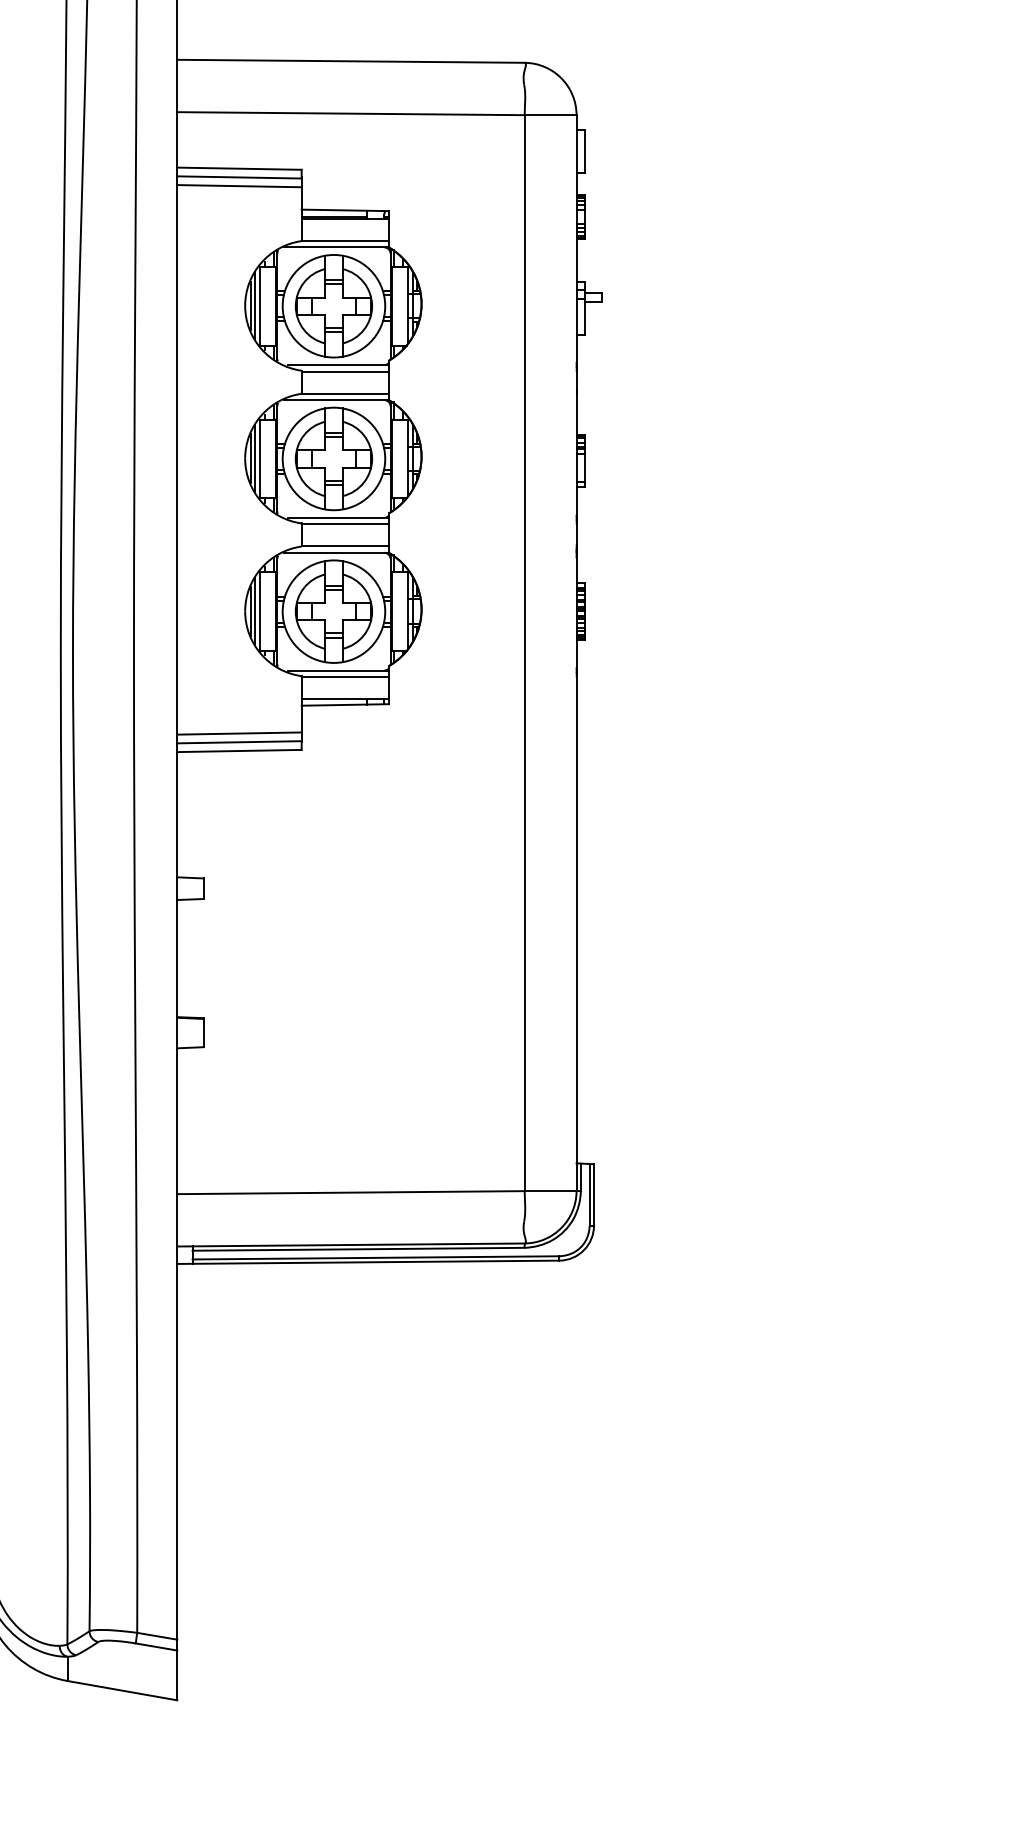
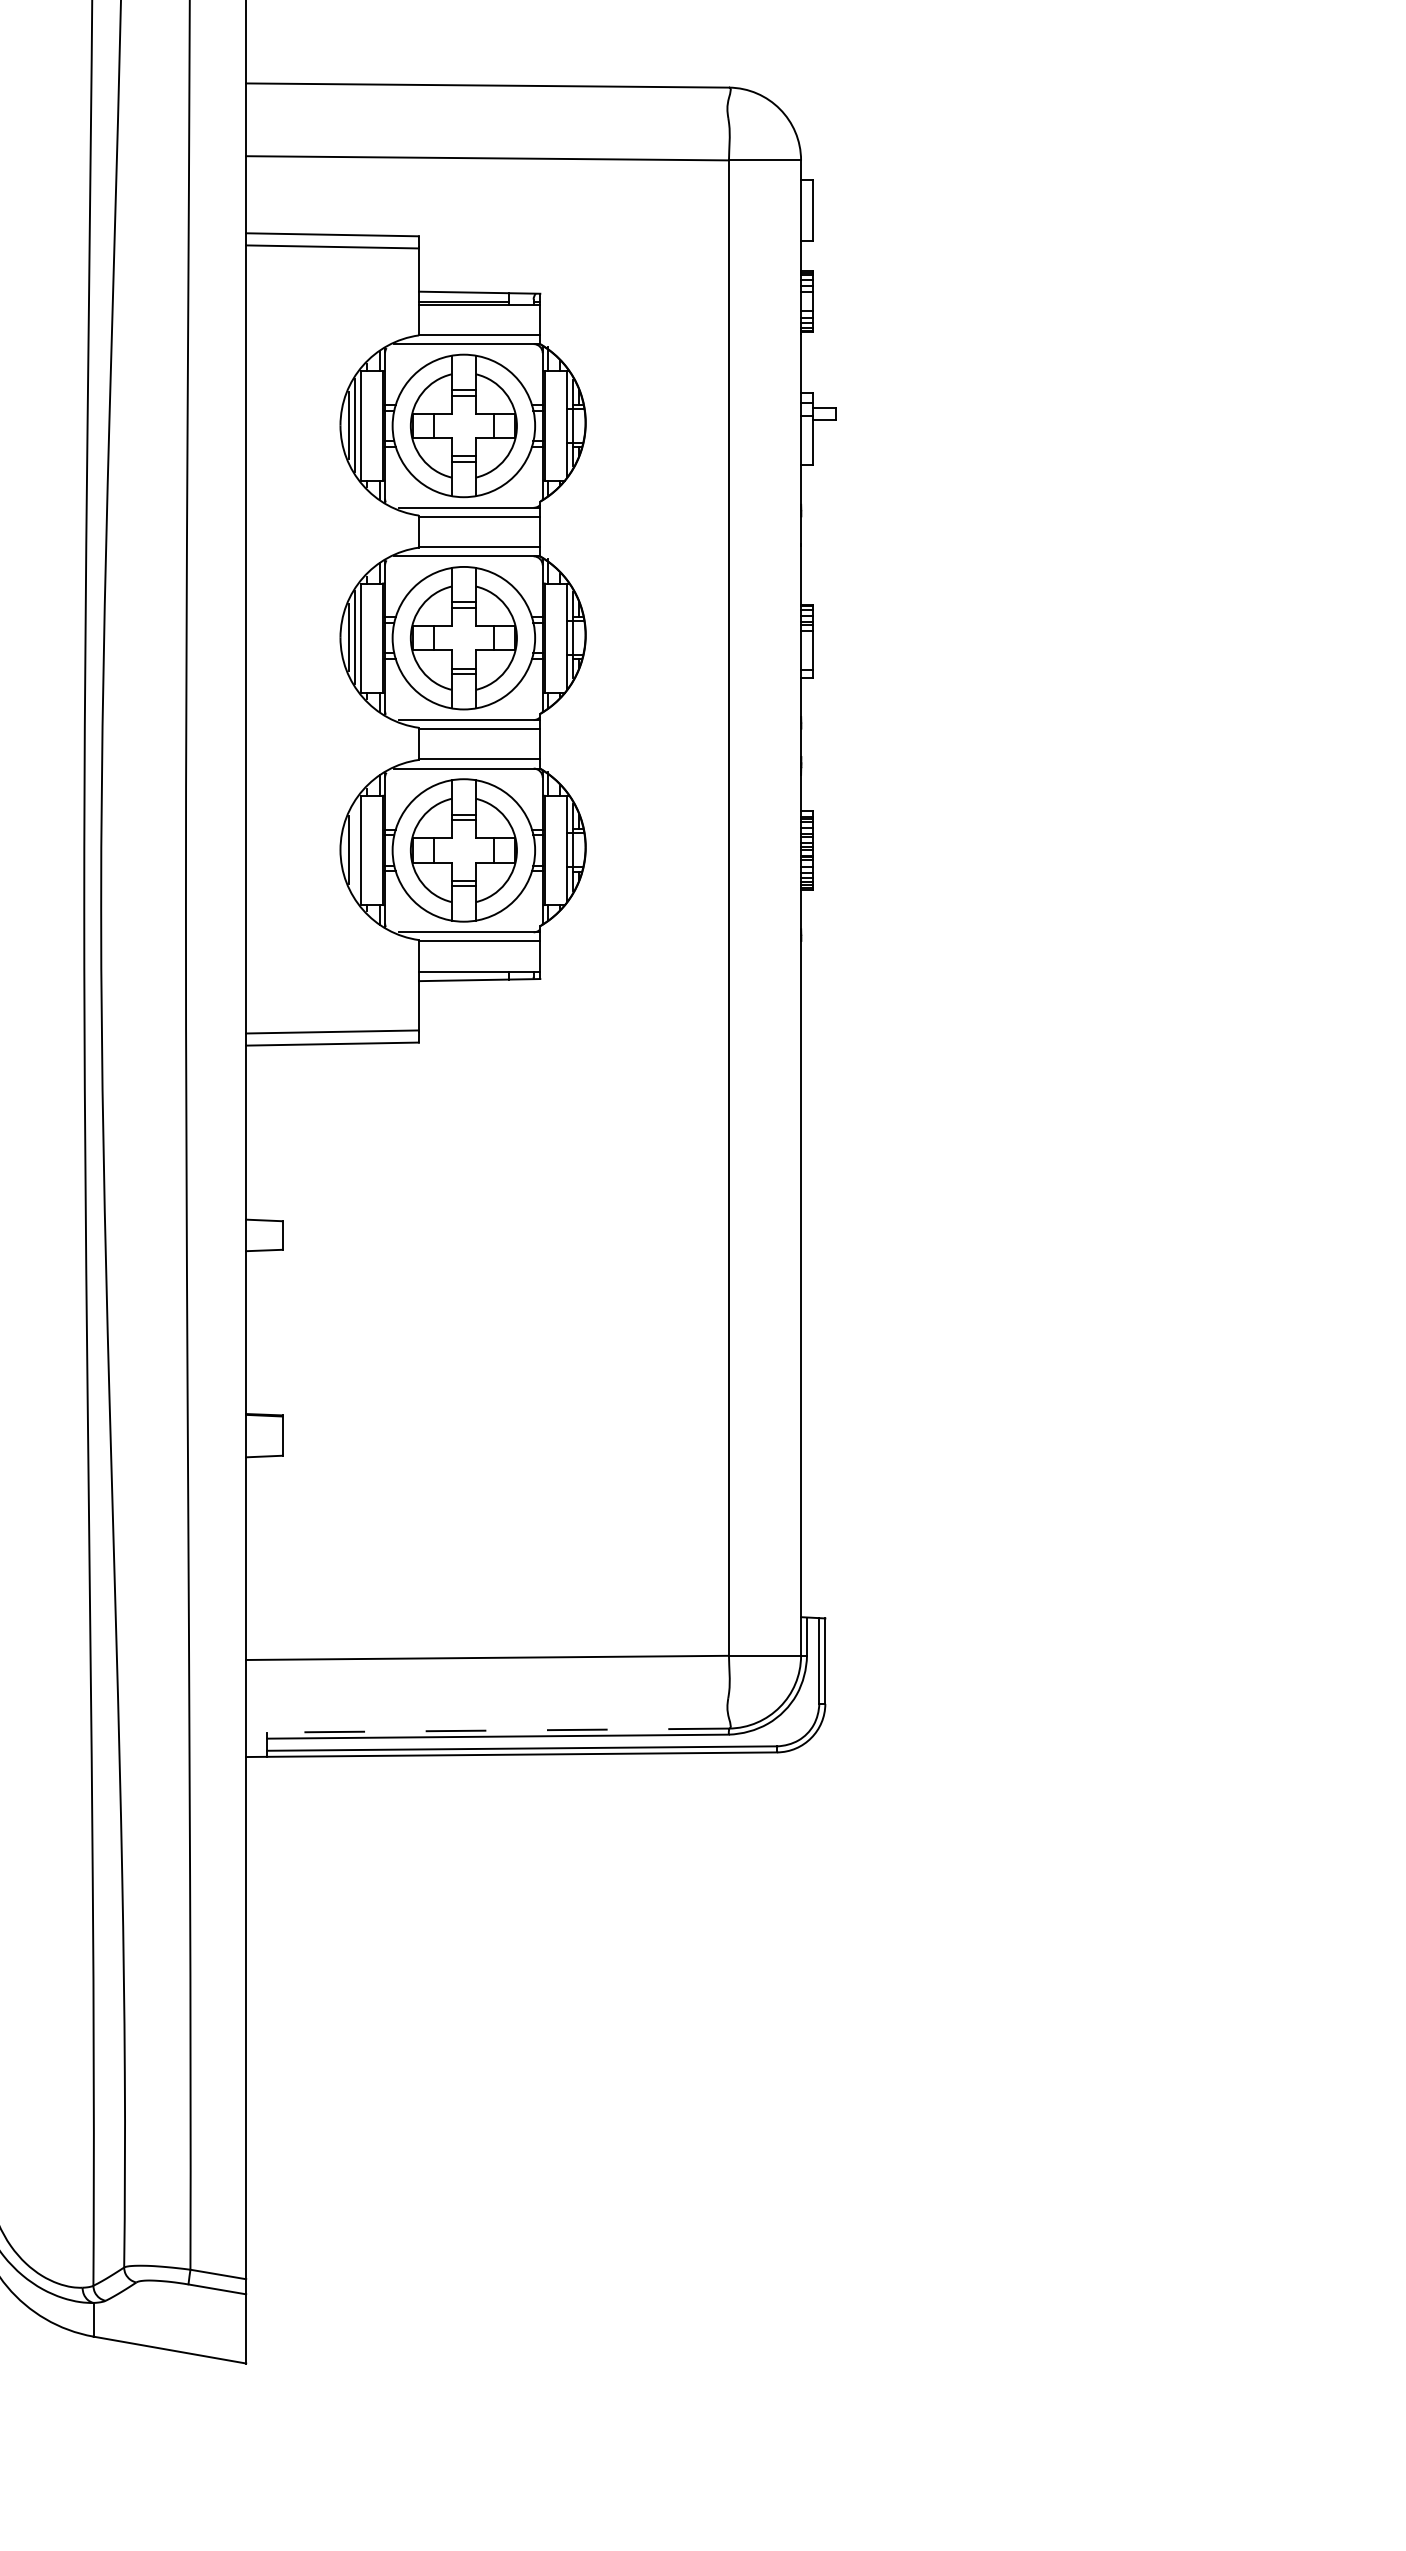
line: (239, 185) -> (332, 258), removed
line: (255, 610) -> (354, 849), removed
line: (239, 733) -> (332, 1019), removed
line: (350, 1244) -> (487, 1730), solid -> dashed

